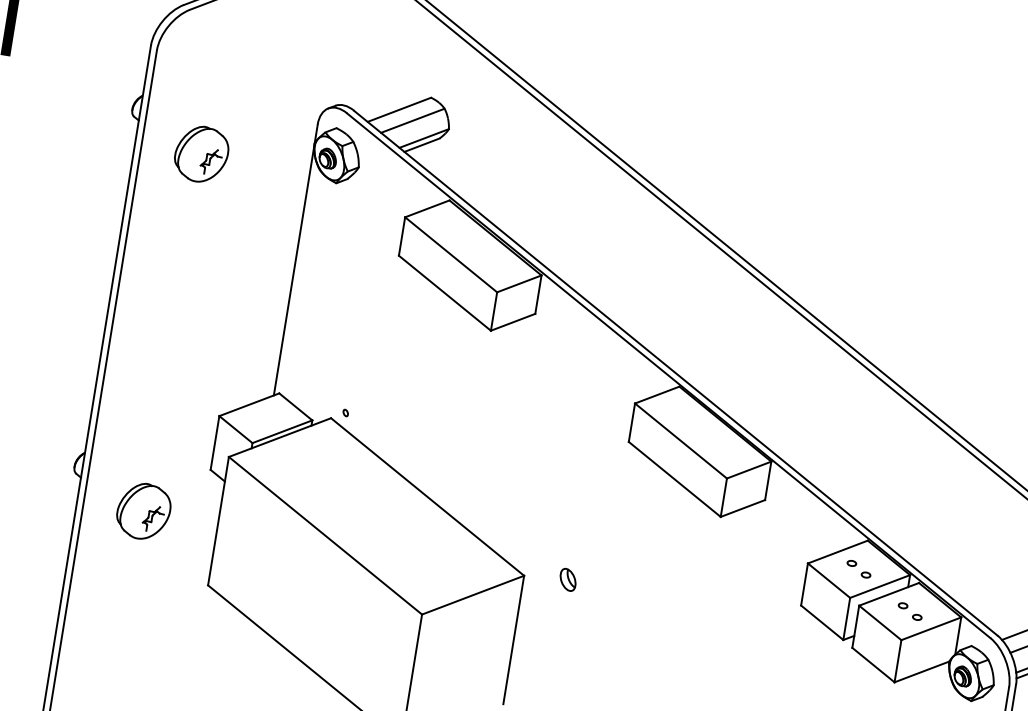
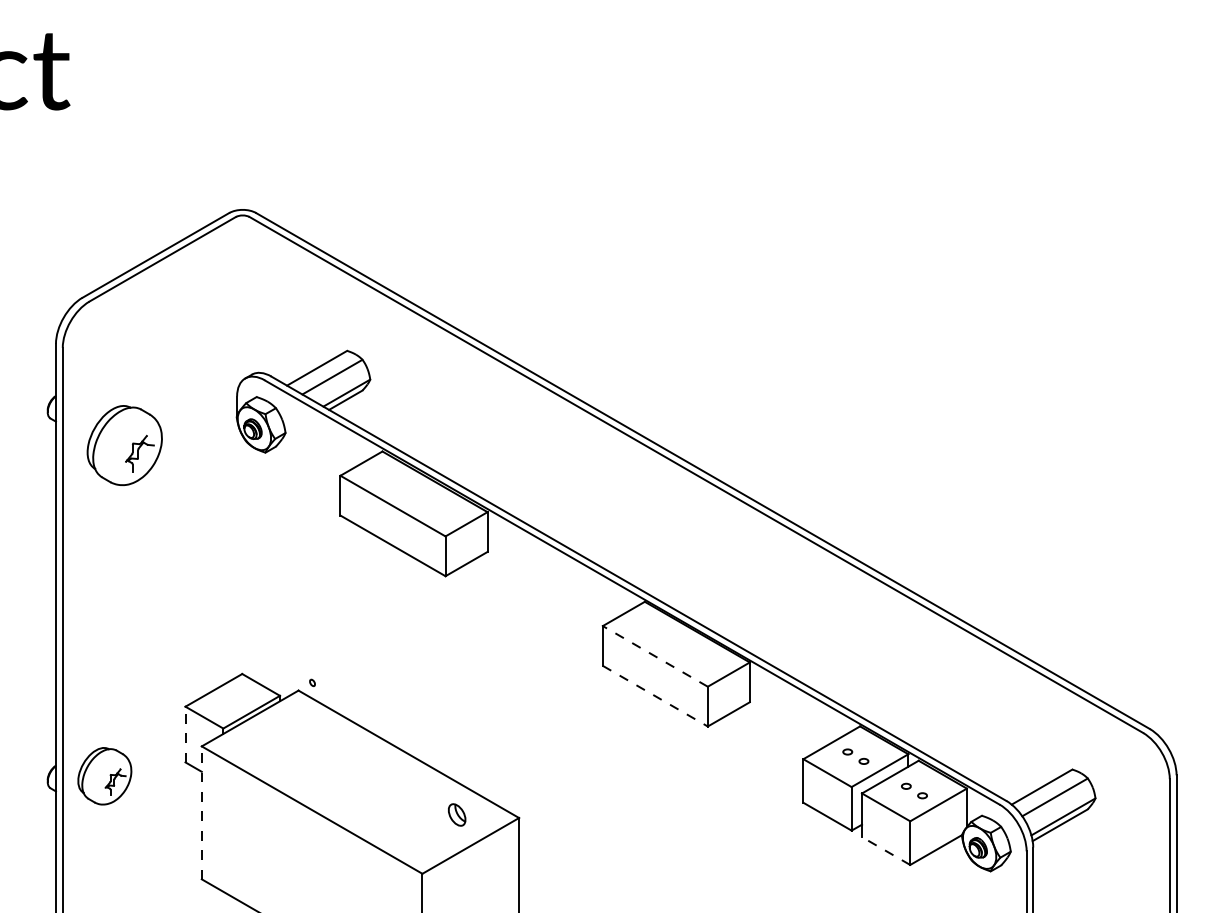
part: (201, 154) -> (124, 445), size x1.4
line: (294, 270) -> (237, 547), removed
line: (681, 441) -> (655, 656), solid -> dashed
line: (215, 442) -> (185, 734), solid -> dashed
line: (674, 479) -> (655, 696), solid -> dashed
part: (143, 511) -> (104, 776), moved
line: (218, 520) -> (201, 812), solid -> dashed
part: (568, 579) -> (457, 814), moved
line: (873, 665) -> (886, 851), solid -> dashed

